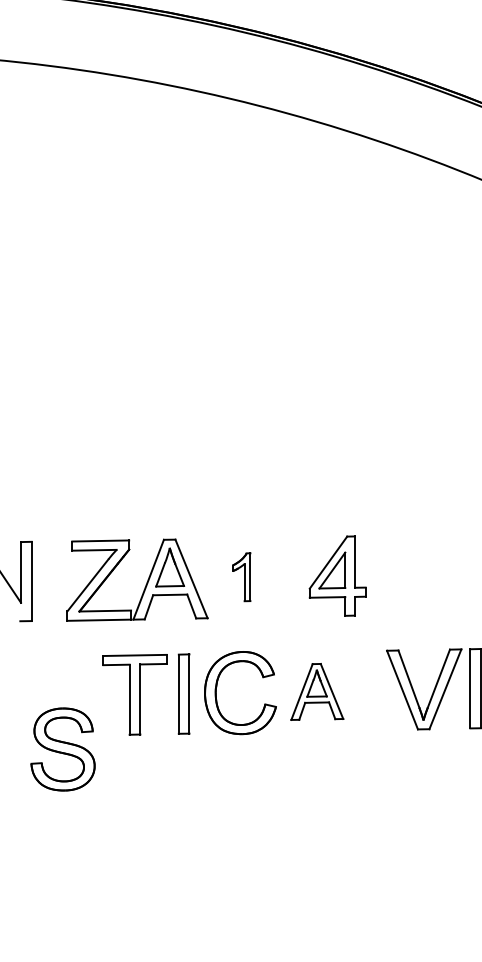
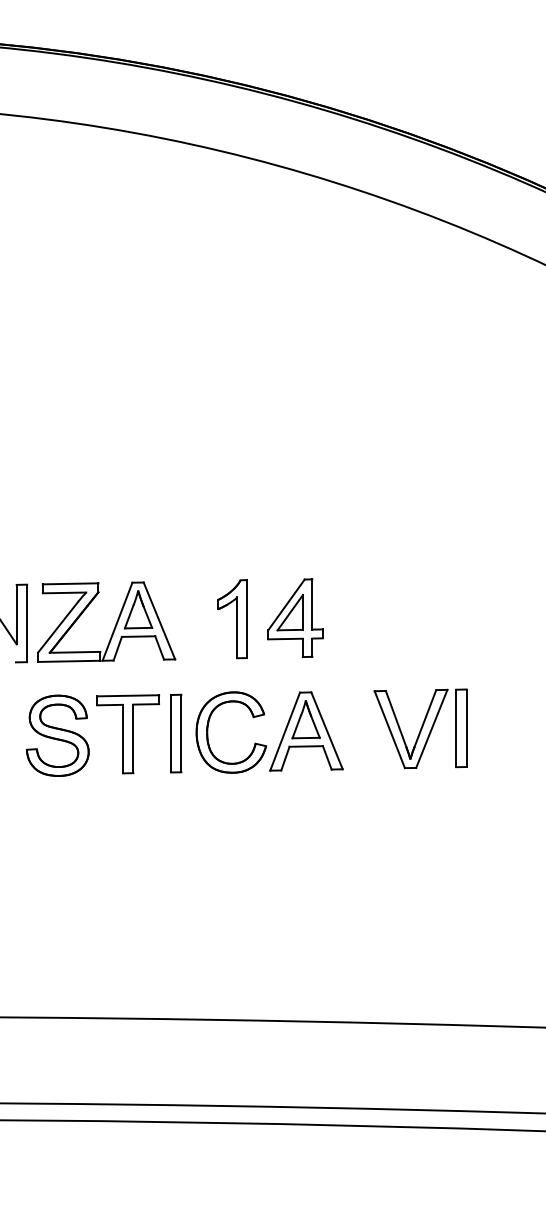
part: (337, 575) -> (295, 617), moved
part: (241, 577) -> (232, 619), size x1.67
part: (146, 581) -> (115, 623), moved
part: (317, 691) -> (306, 731), size x1.43
part: (62, 749) -> (57, 735), moved

